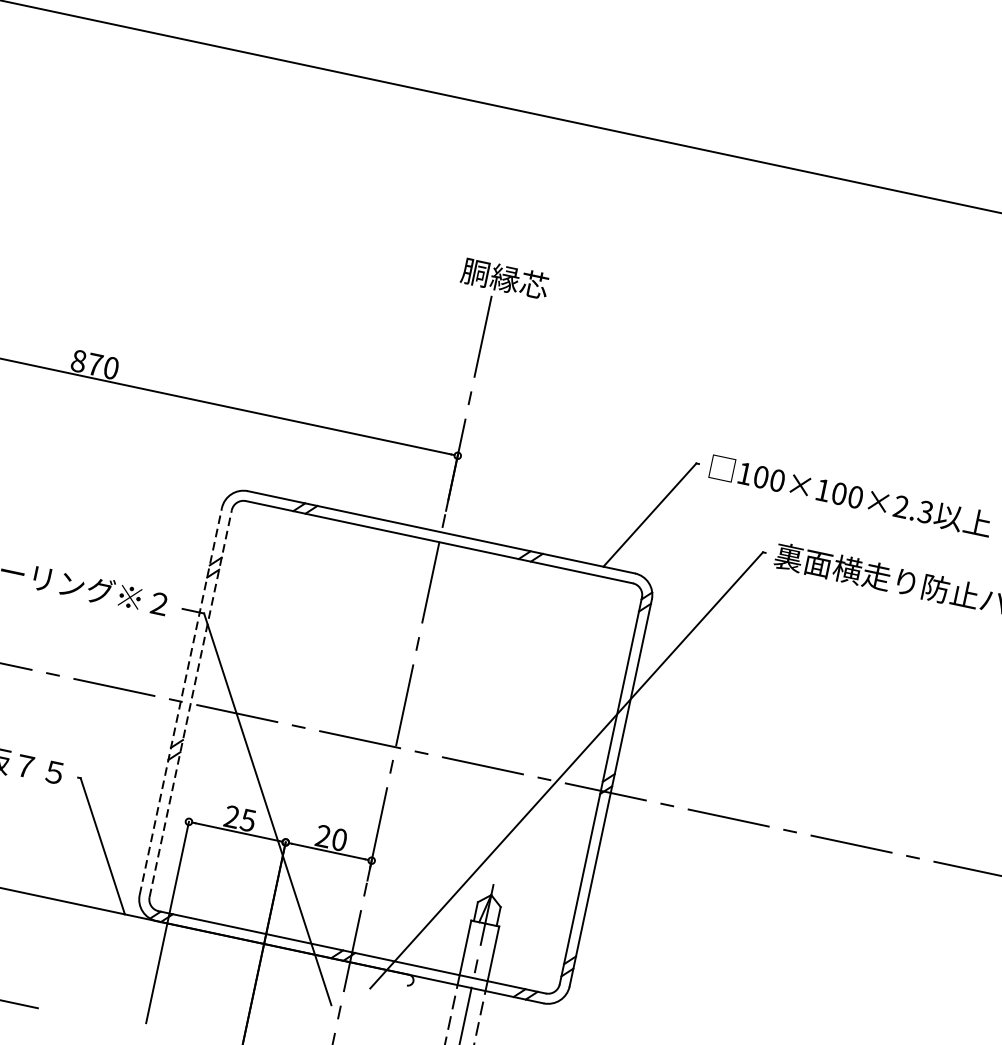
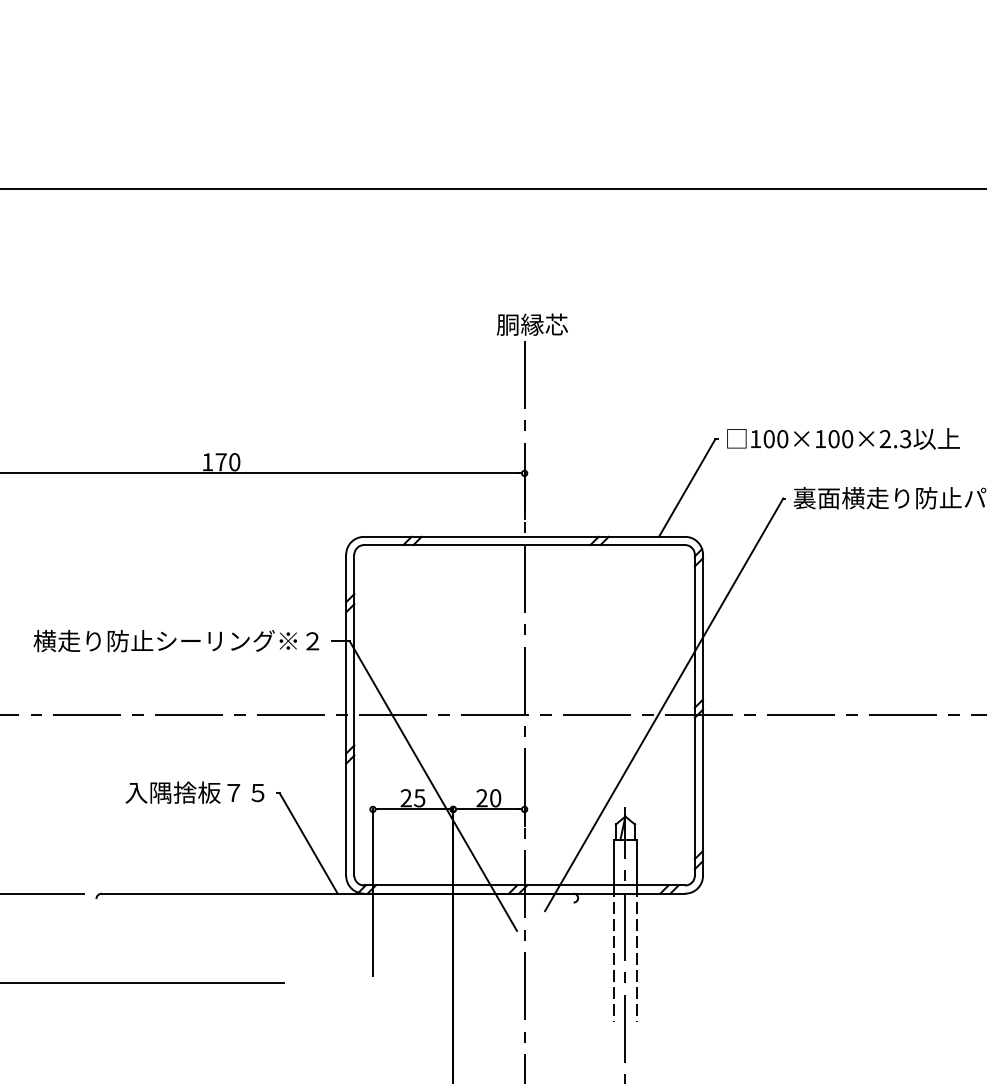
text: (78, 361) -> (207, 462), 870 -> 170
line: (181, 701) -> (346, 715), dashed -> solid
line: (190, 703) -> (354, 715), dashed -> solid

